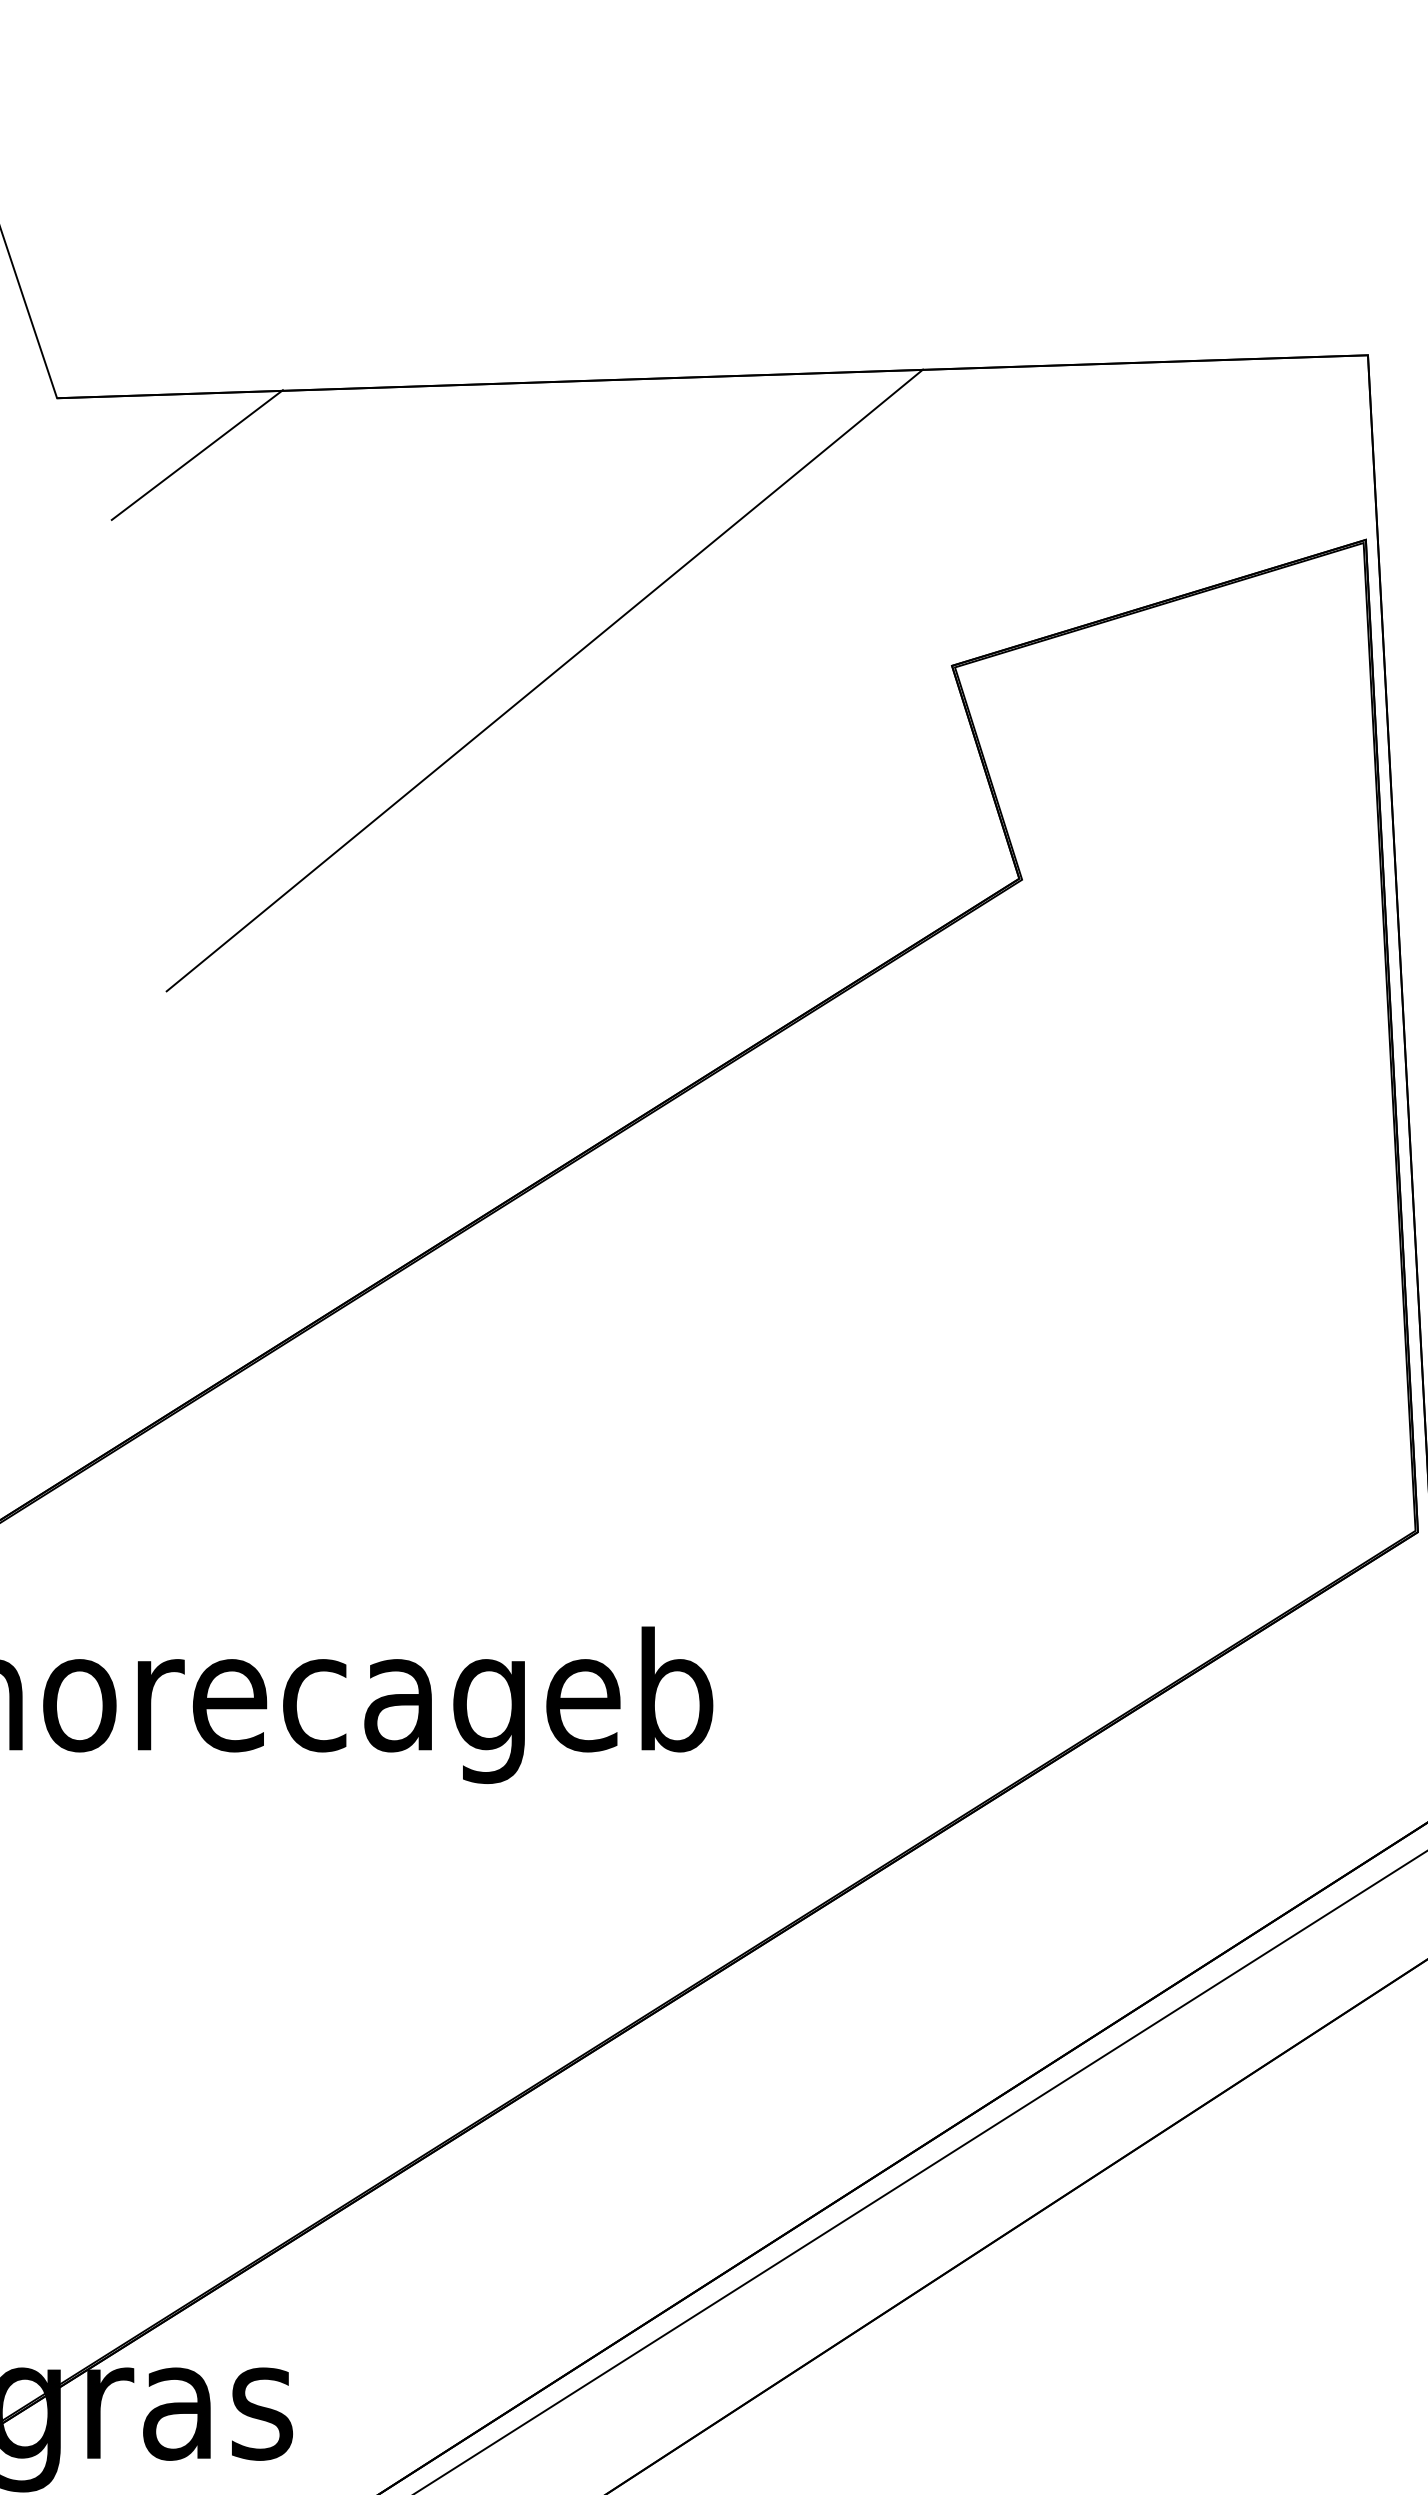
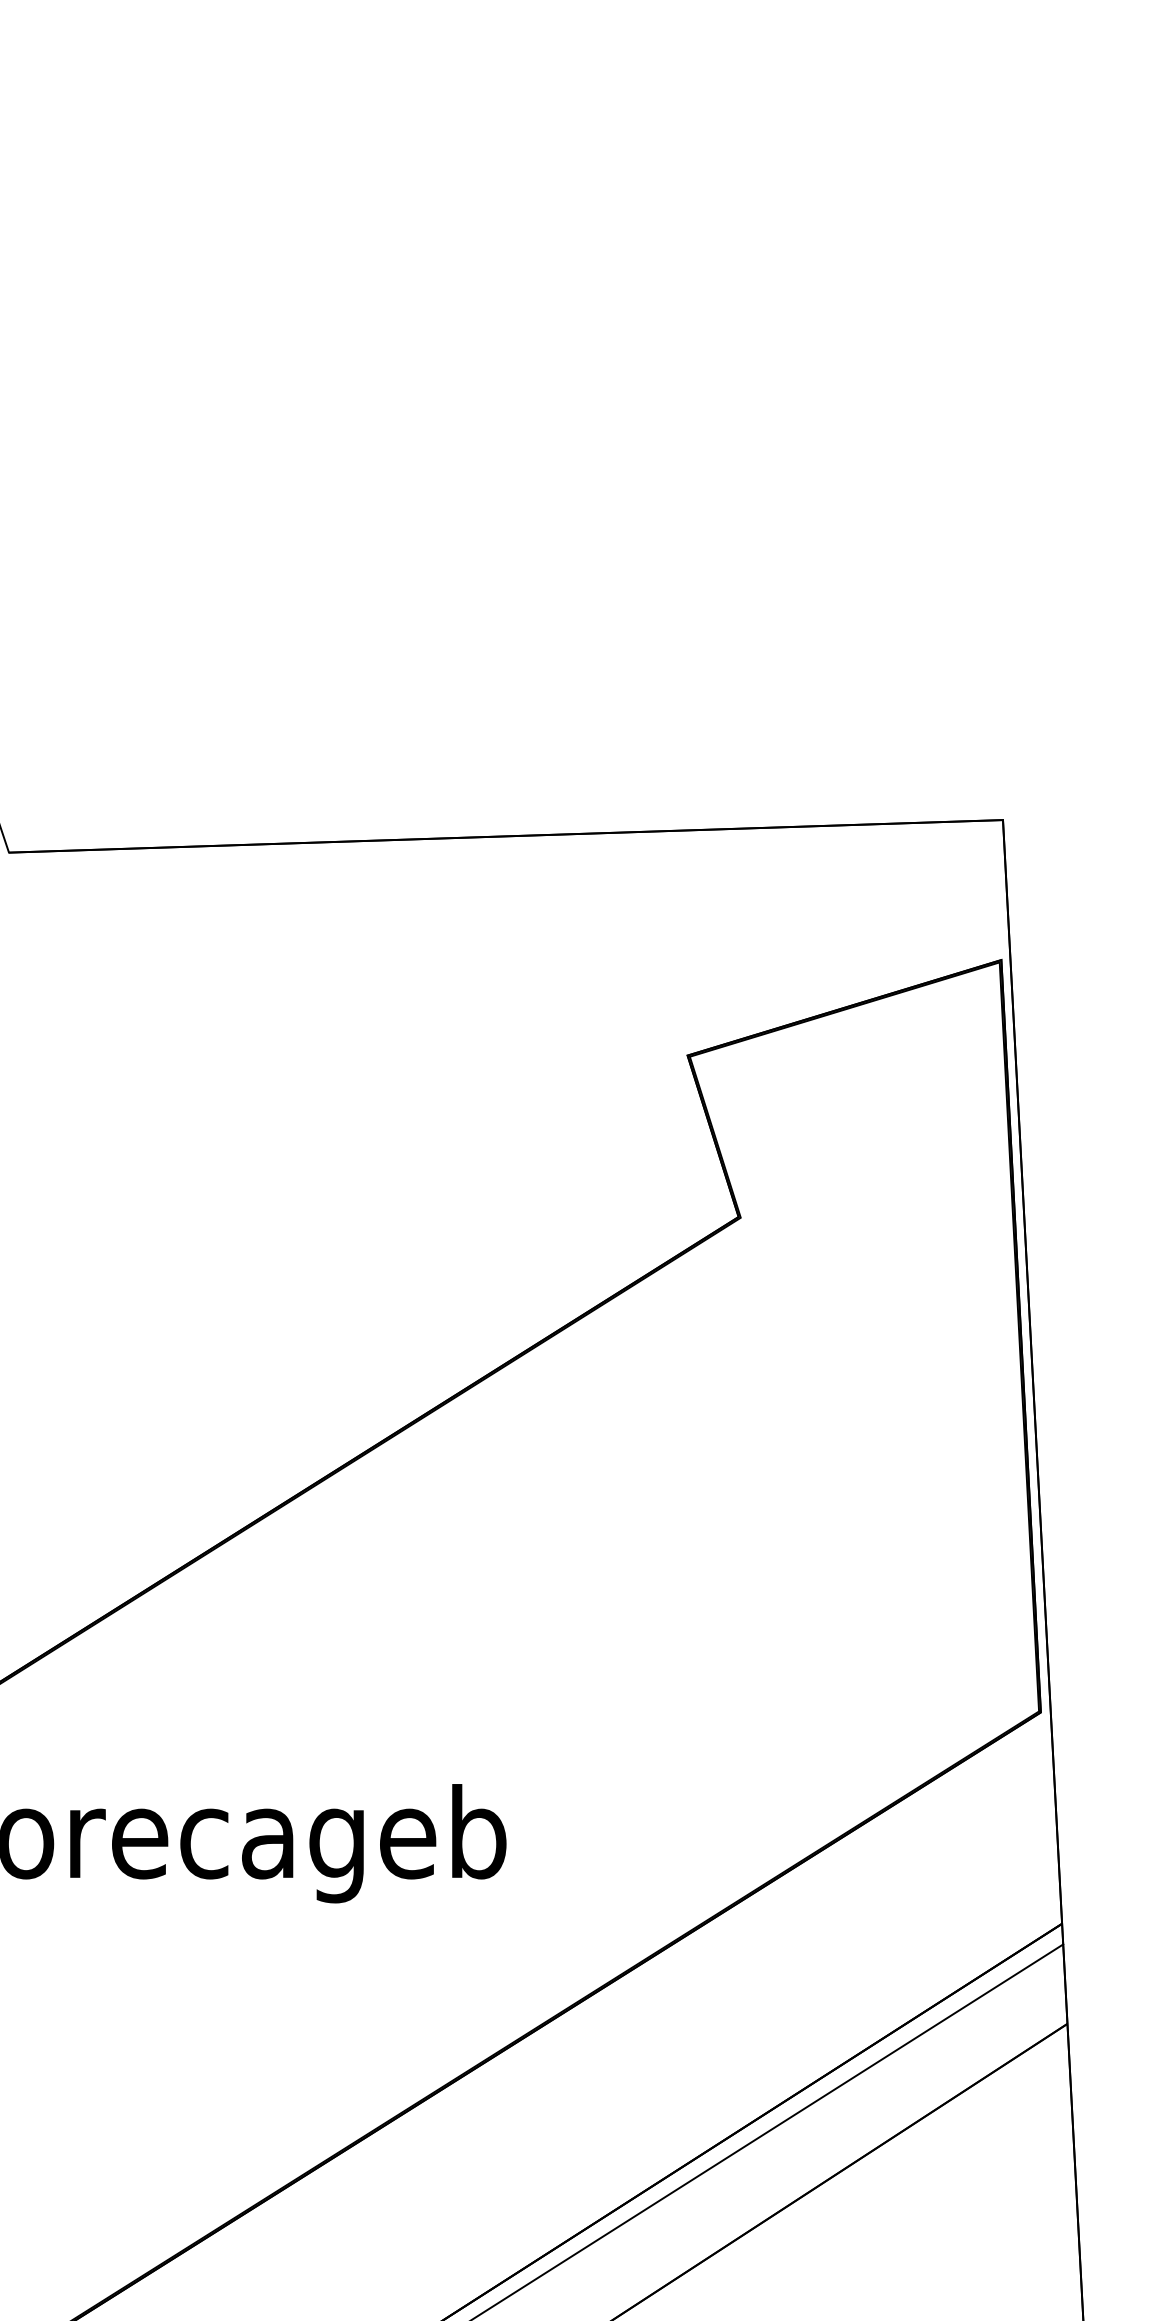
line: (197, 454) -> (115, 895), removed
line: (544, 680) -> (378, 1066), removed

